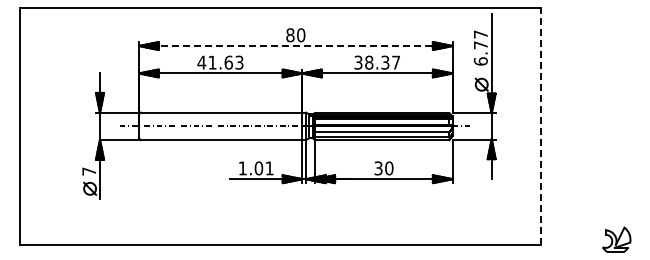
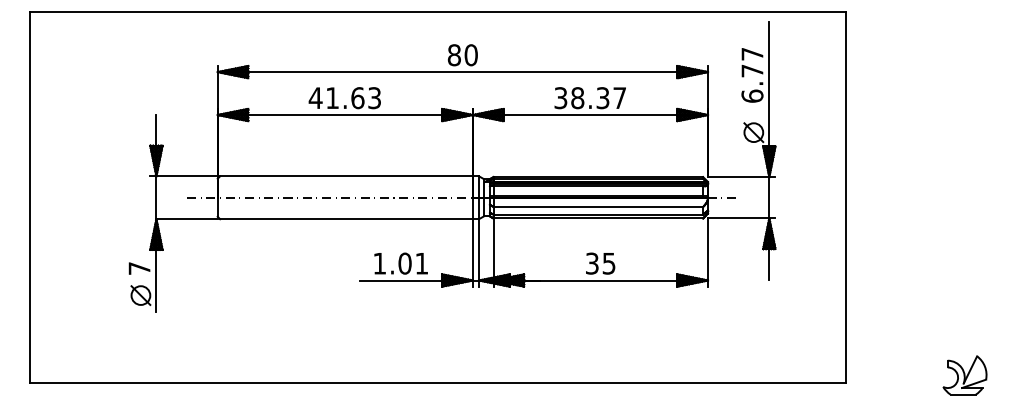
line: (295, 46) -> (462, 72), dashed -> solid
line: (540, 125) -> (845, 196), dashed -> solid
text: (389, 168) -> (609, 263), 30 -> 35

